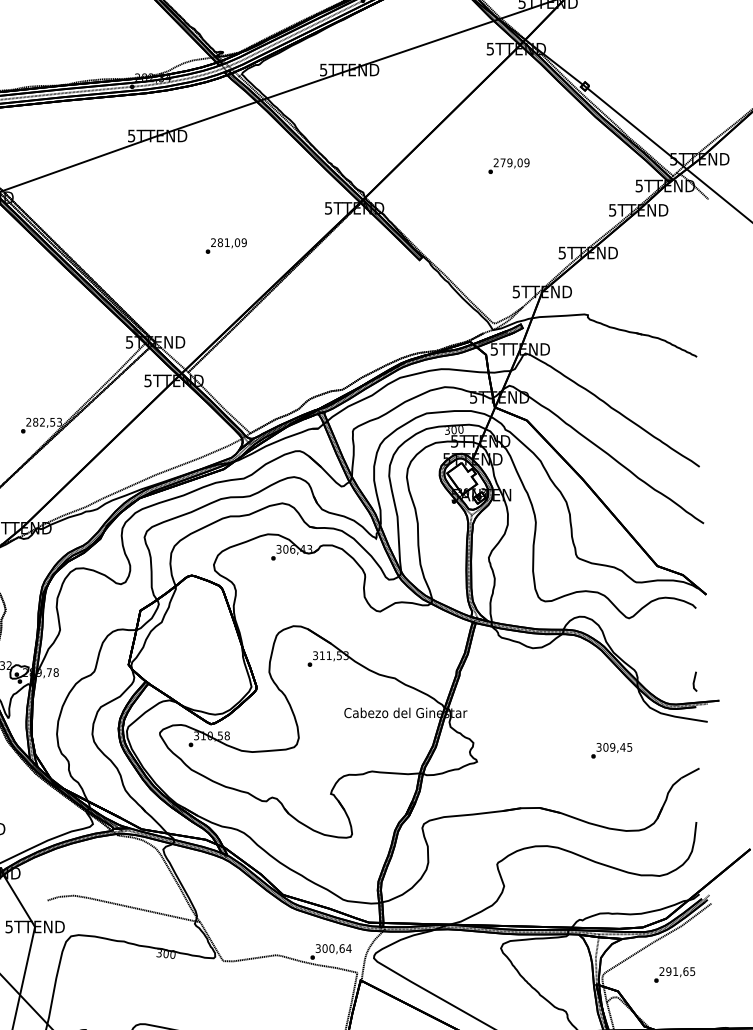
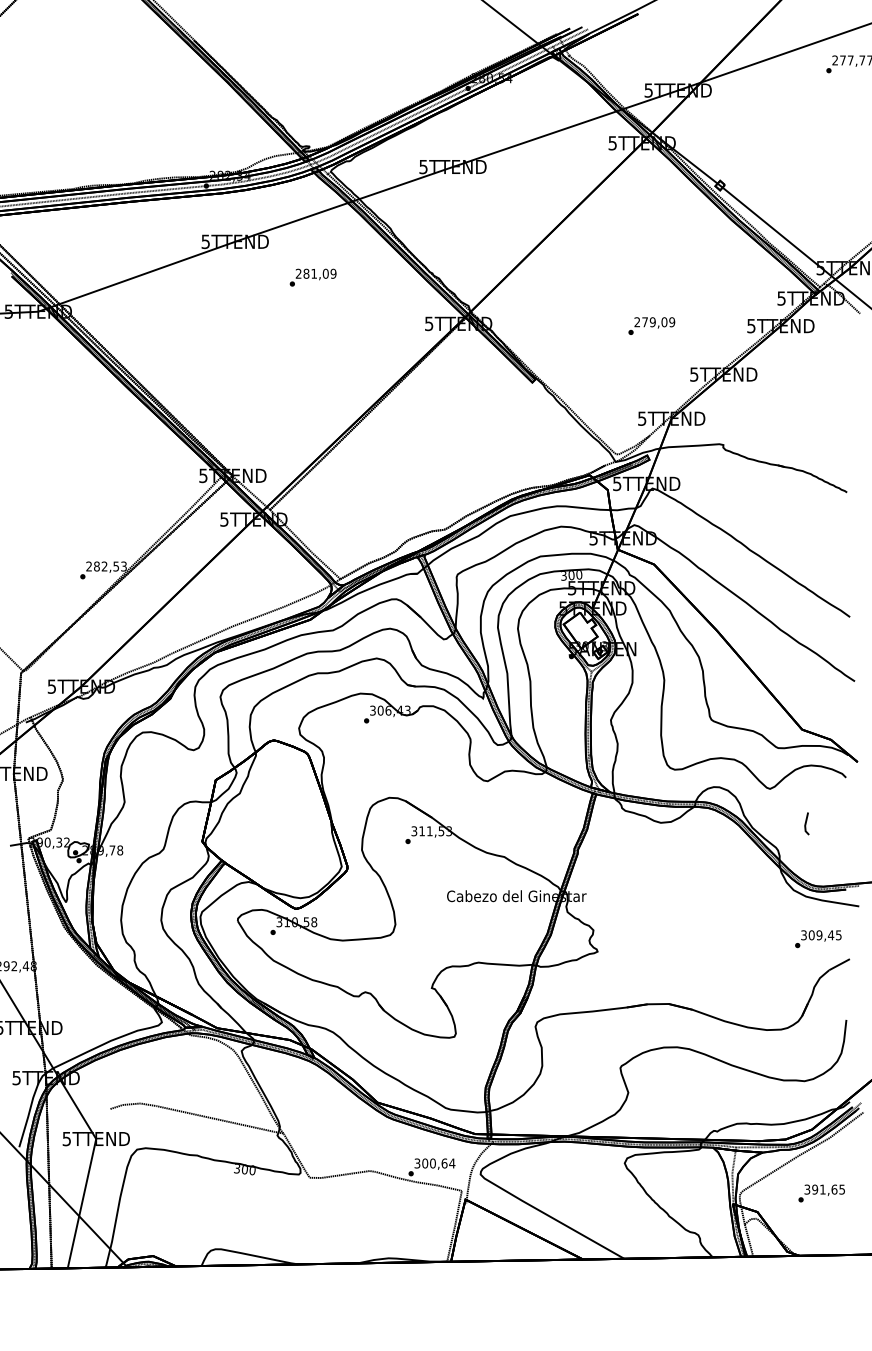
text: (508, 165) -> (651, 325), moved
text: (225, 245) -> (312, 277), moved
line: (694, 681) -> (806, 823), moved
text: (611, 751) -> (818, 939), moved
text: (662, 971) -> (807, 1189), 291,65 -> 391,65

